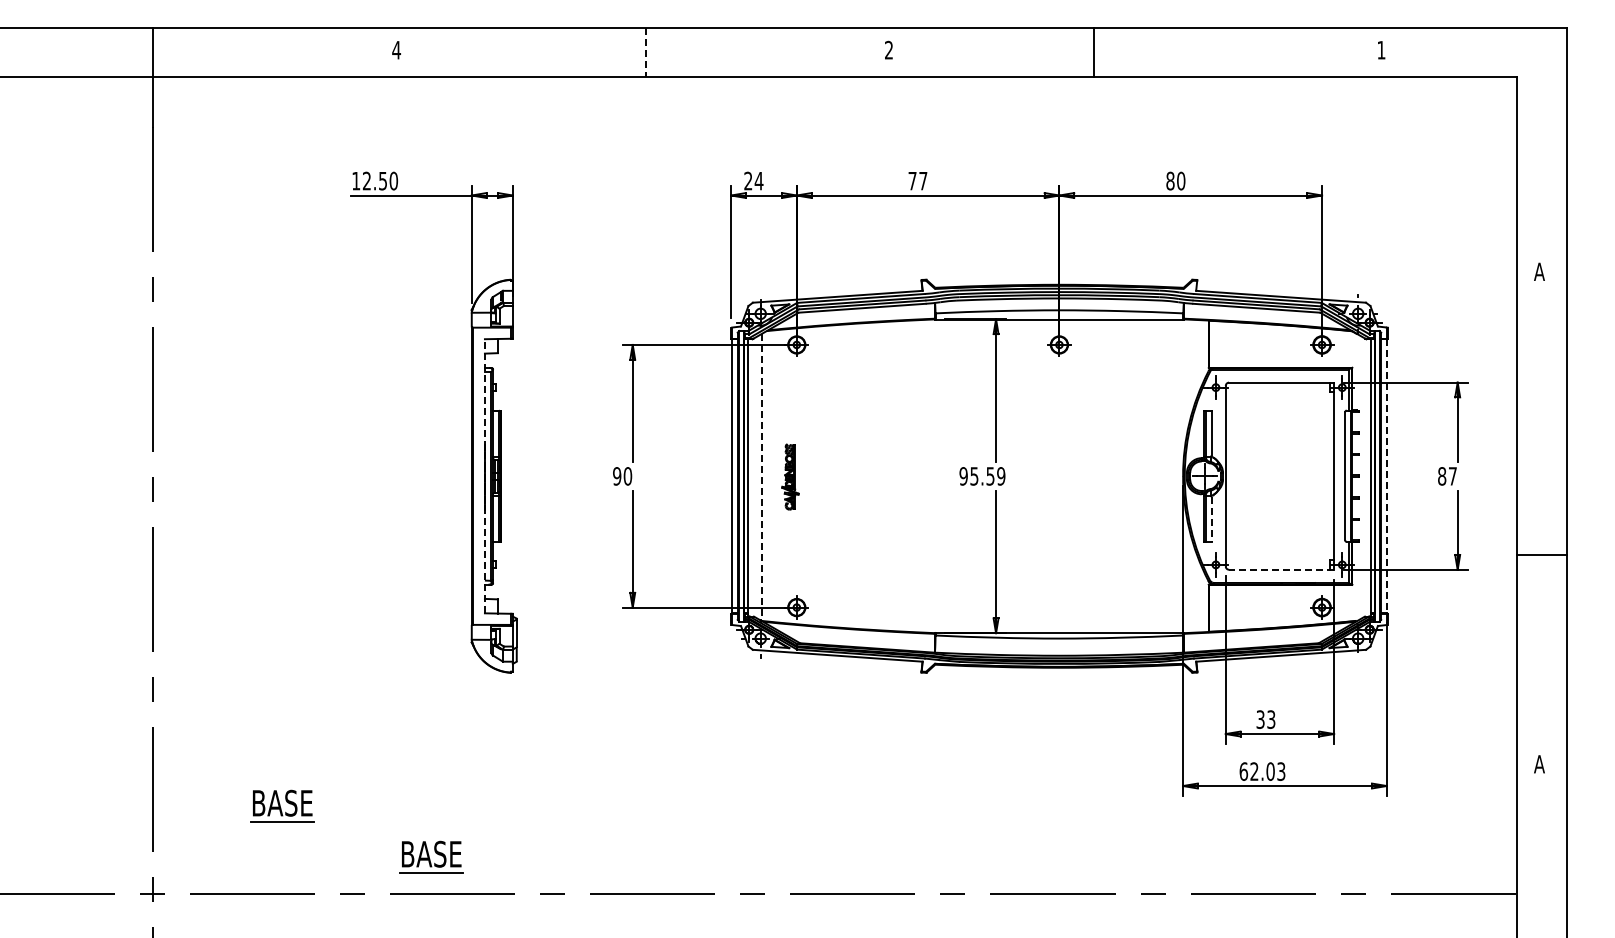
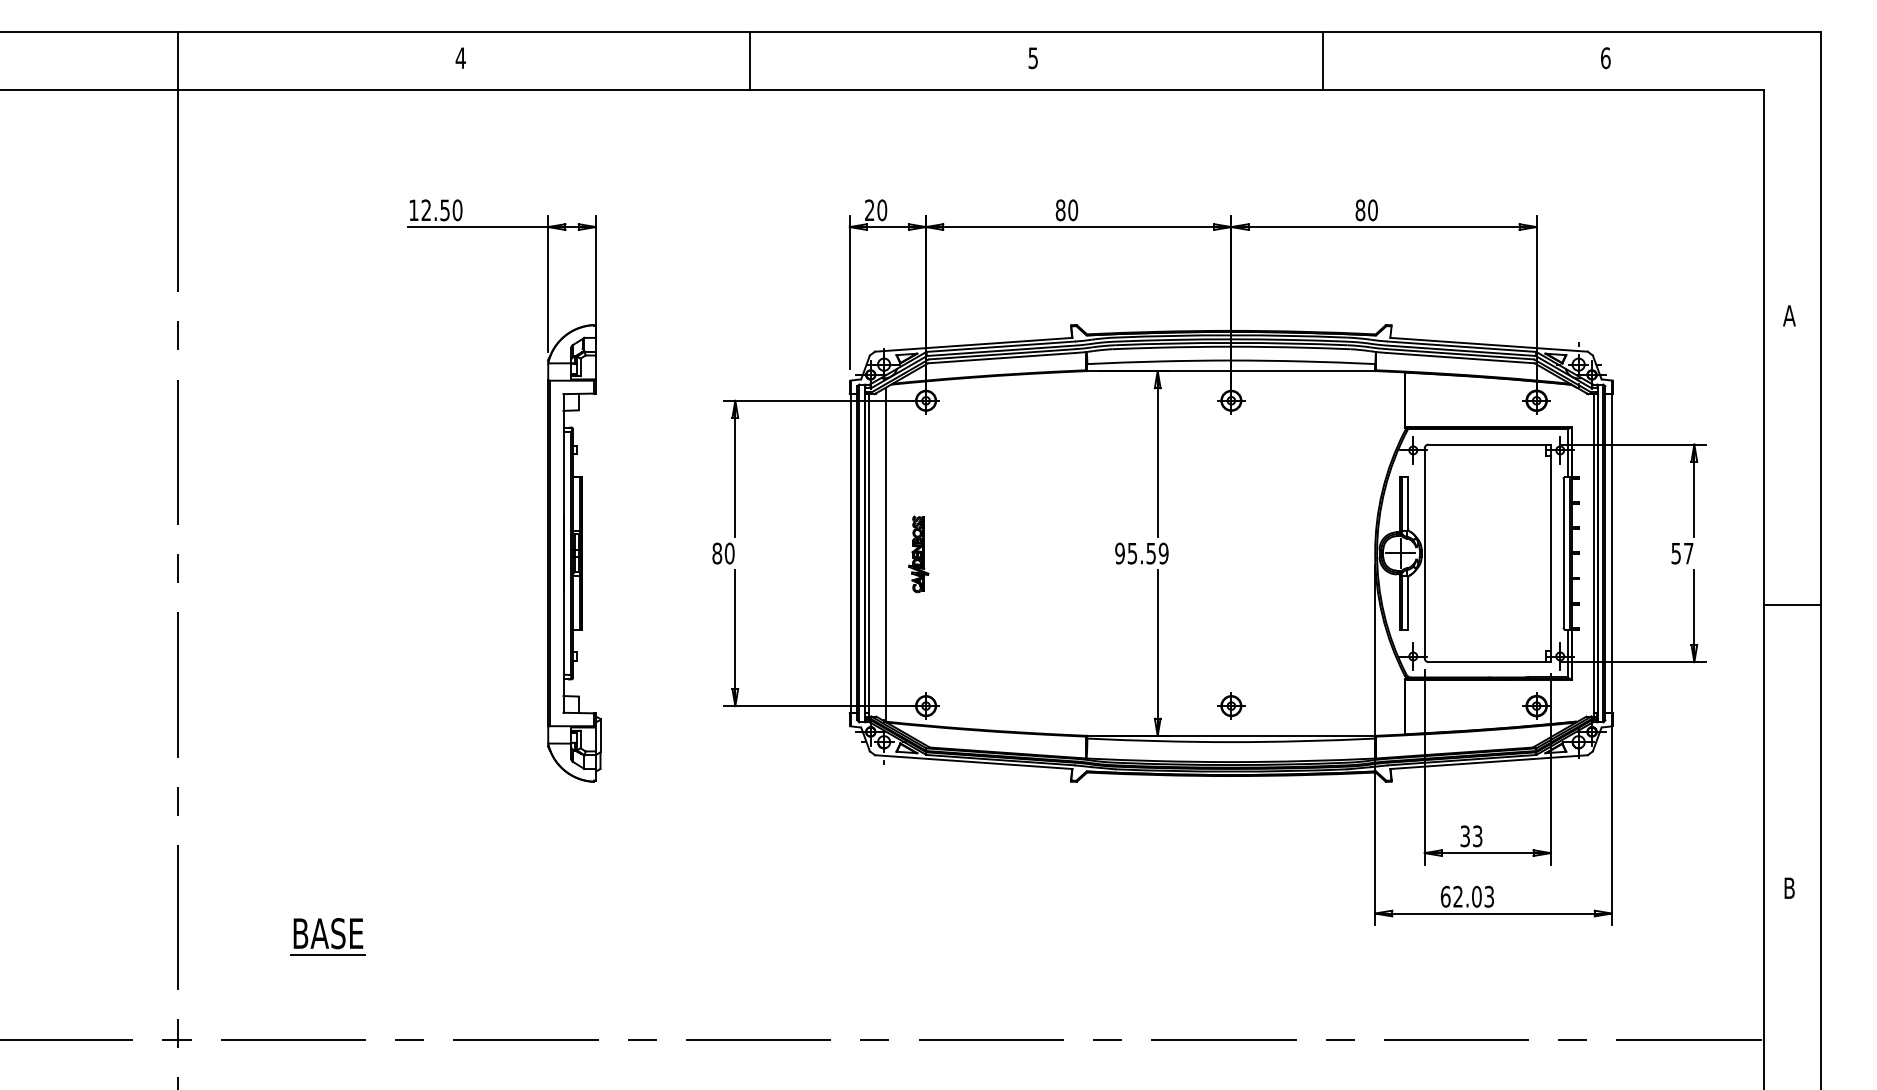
text: (888, 49) -> (1032, 57), 2 -> 5
text: (1381, 49) -> (1605, 57), 1 -> 6
line: (645, 52) -> (750, 60), dashed -> solid
line: (1094, 52) -> (1323, 60), moved
text: (758, 180) -> (881, 209), 24 -> 20
text: (917, 180) -> (1066, 209), 77 -> 80
line: (484, 475) -> (563, 552), dashed -> solid
text: (617, 476) -> (717, 553), 90 -> 80
line: (1386, 476) -> (1611, 553), dashed -> solid
text: (1442, 476) -> (1676, 553), 87 -> 57
line: (762, 477) -> (886, 554), dashed -> solid
line: (1211, 520) -> (1408, 604), dashed -> solid
line: (1541, 555) -> (1791, 604), moved
line: (1281, 569) -> (1489, 661), dashed -> solid
part: (1059, 607) -> (1231, 706), added
text: (1539, 764) -> (1789, 888), A -> B
part: (431, 856) -> (501, 995), removed

